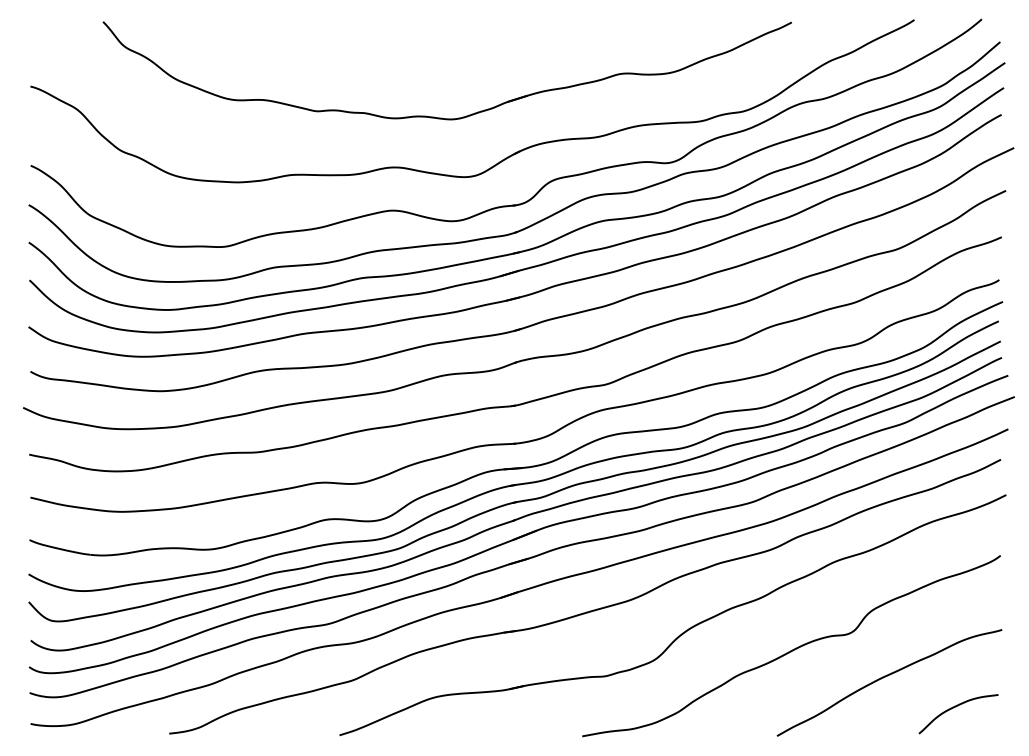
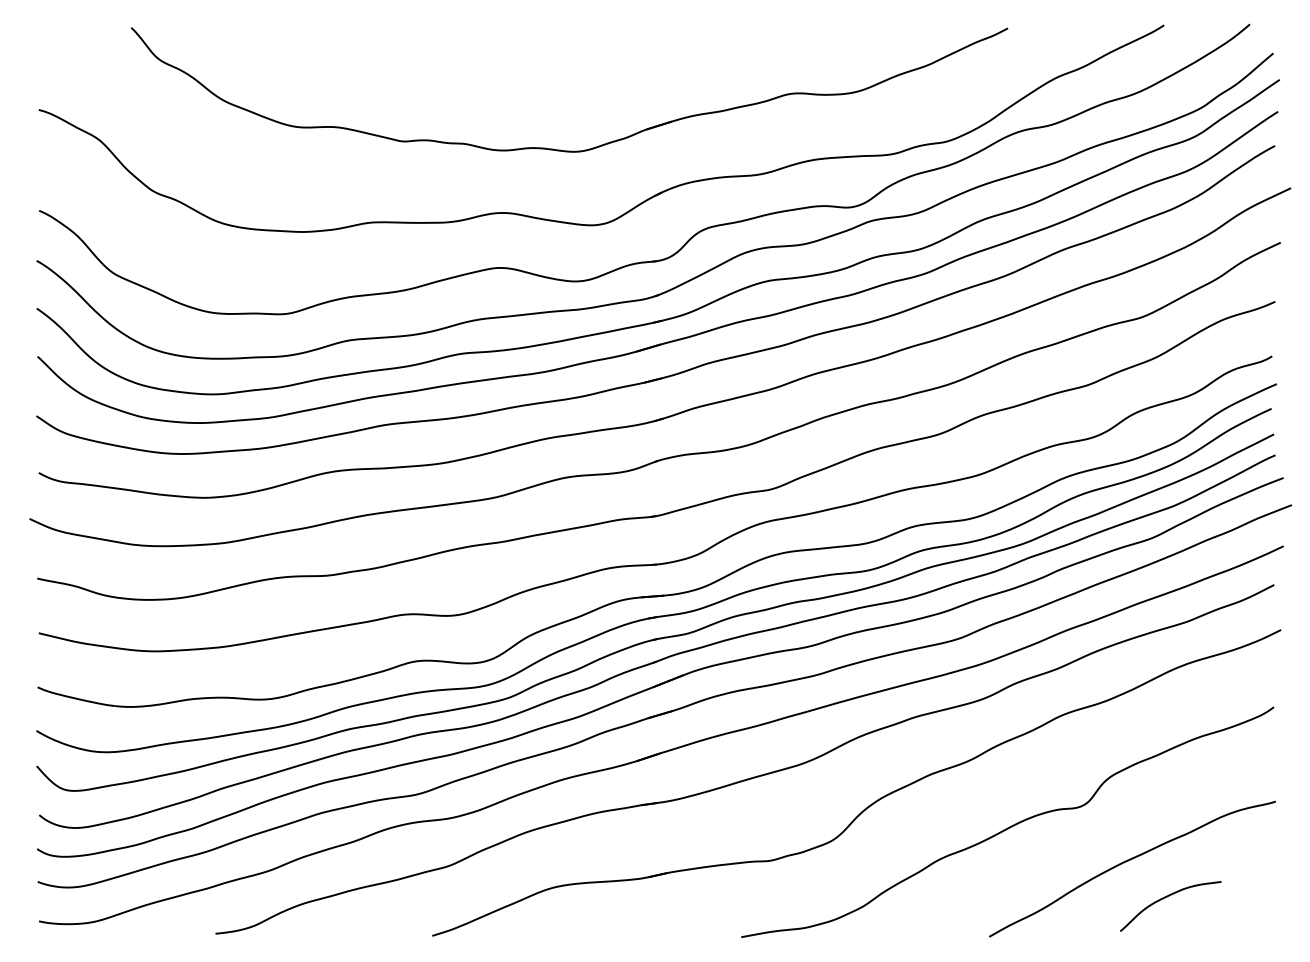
curve: (955, 707) -> (1166, 897), moved

